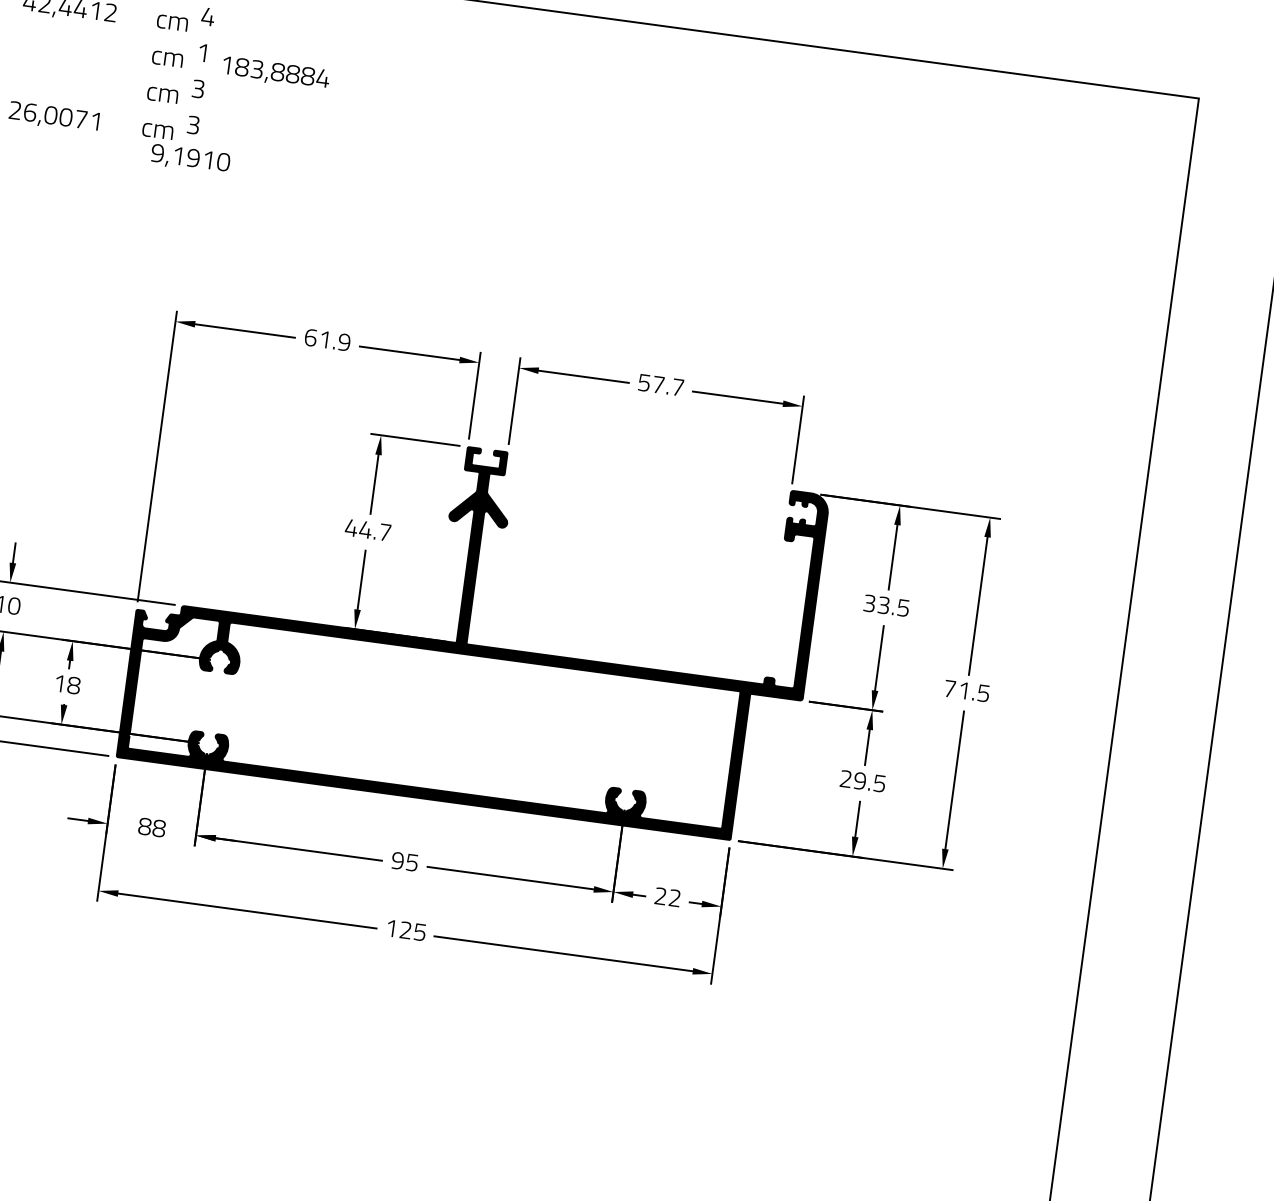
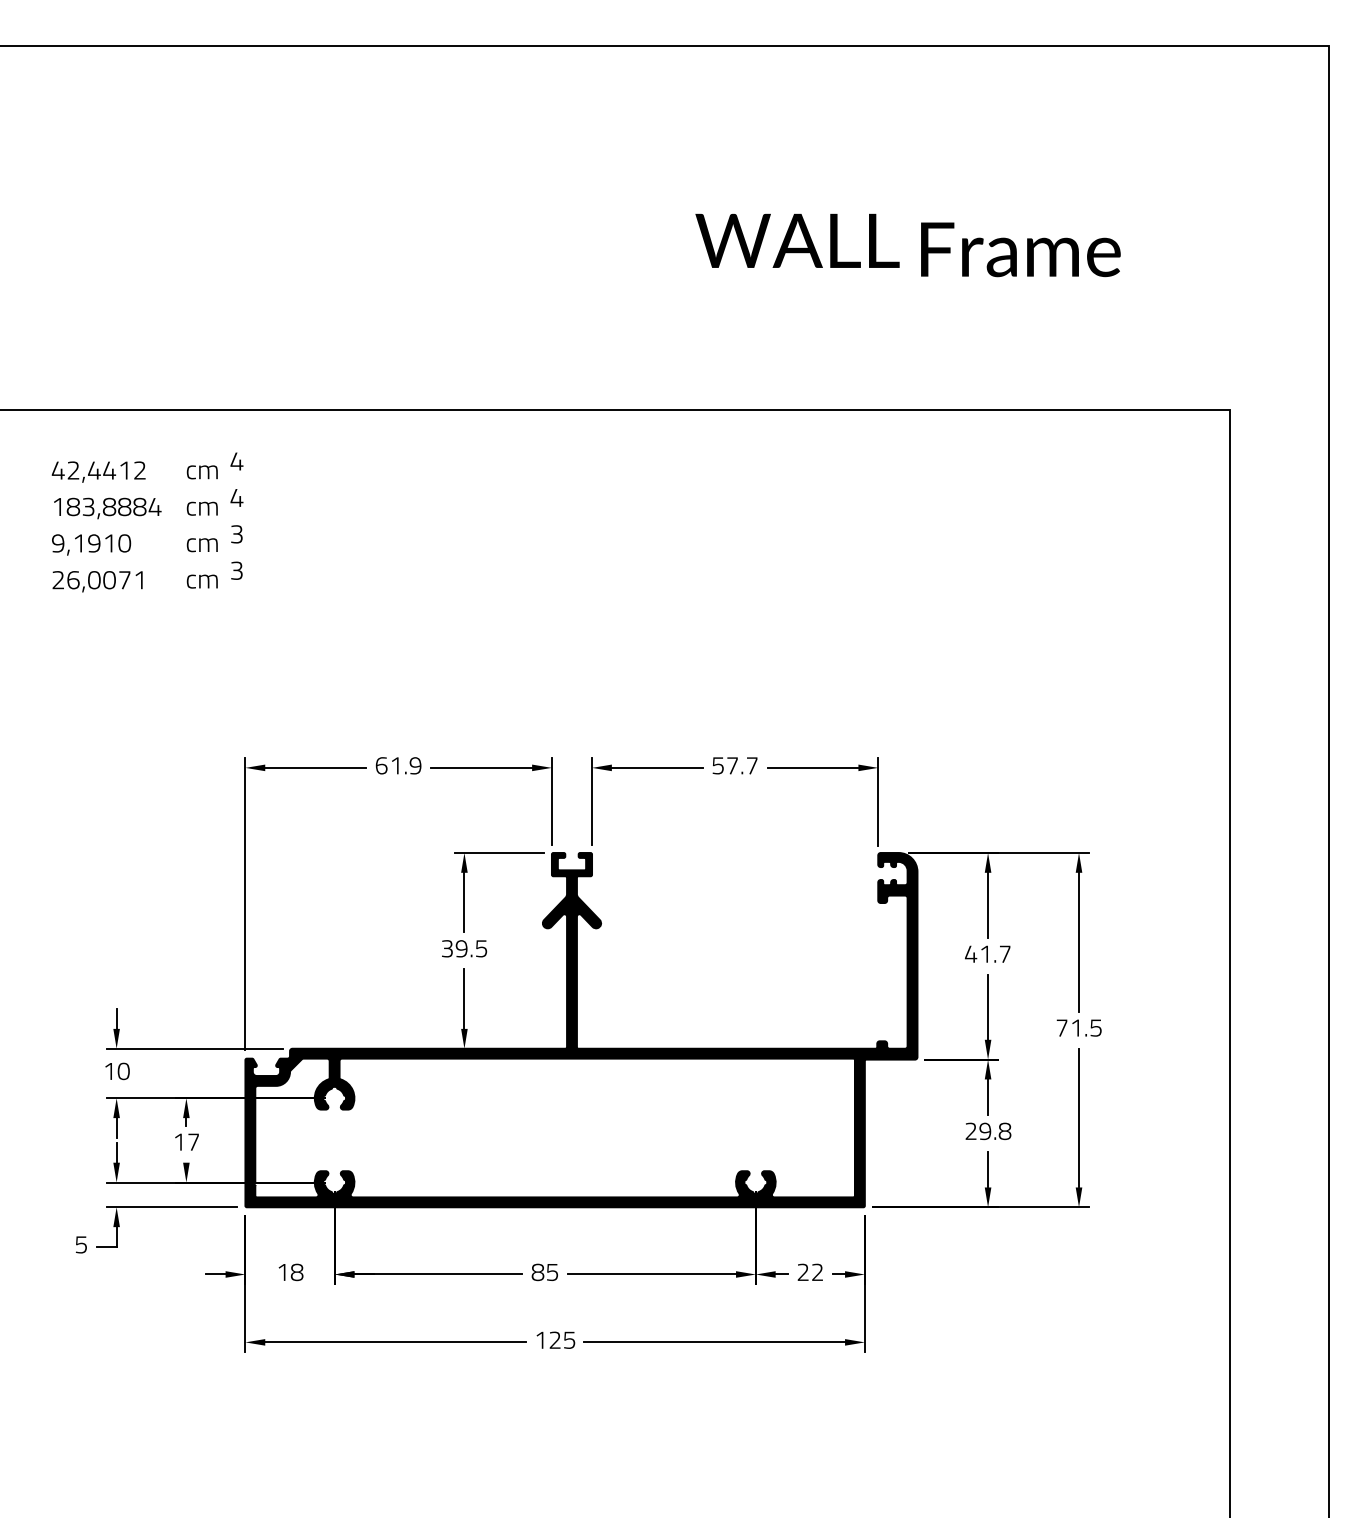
text: (202, 52) -> (236, 497), 1 -> 4
text: (275, 73) -> (107, 508), moved
text: (190, 158) -> (91, 544), moved
text: (368, 529) -> (464, 948), 44.7 -> 39.5
text: (886, 604) -> (987, 953), 33.5 -> 41.7
text: (74, 684) -> (193, 1141), 18 -> 17
text: (879, 782) -> (1004, 1130), 29.5 -> 29.8
text: (144, 826) -> (282, 1272), 88 -> 18
text: (397, 860) -> (537, 1272), 95 -> 85

